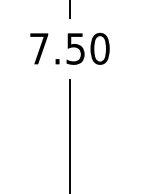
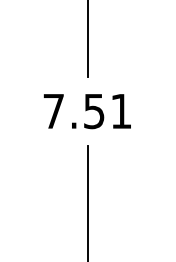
text: (100, 48) -> (121, 111), 7.50 -> 7.51

